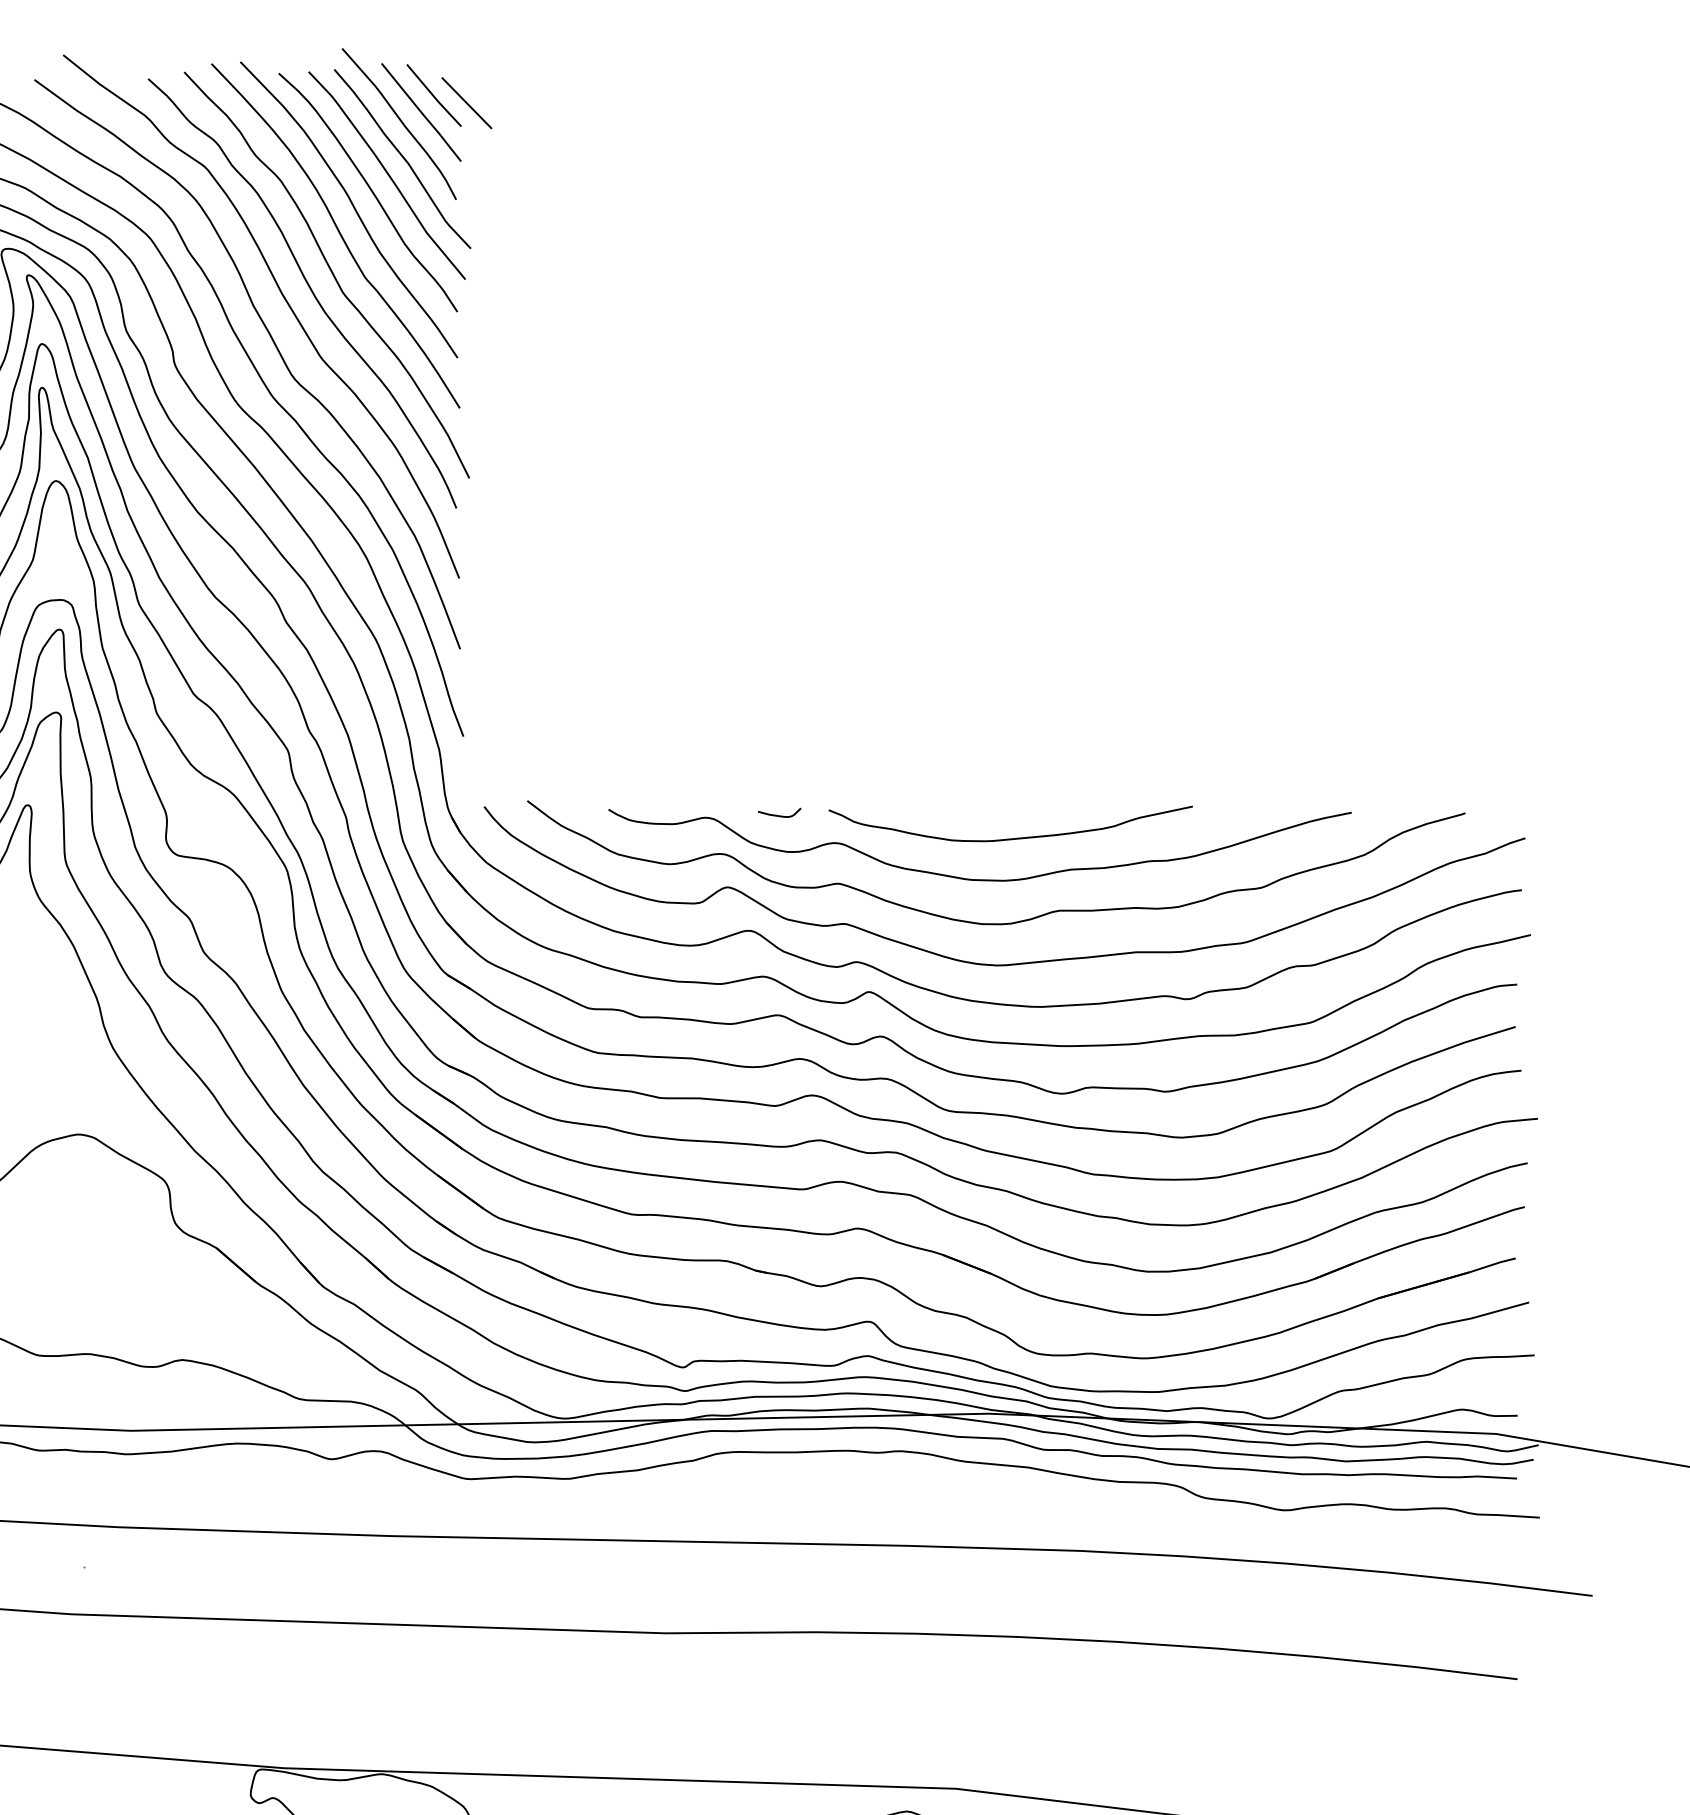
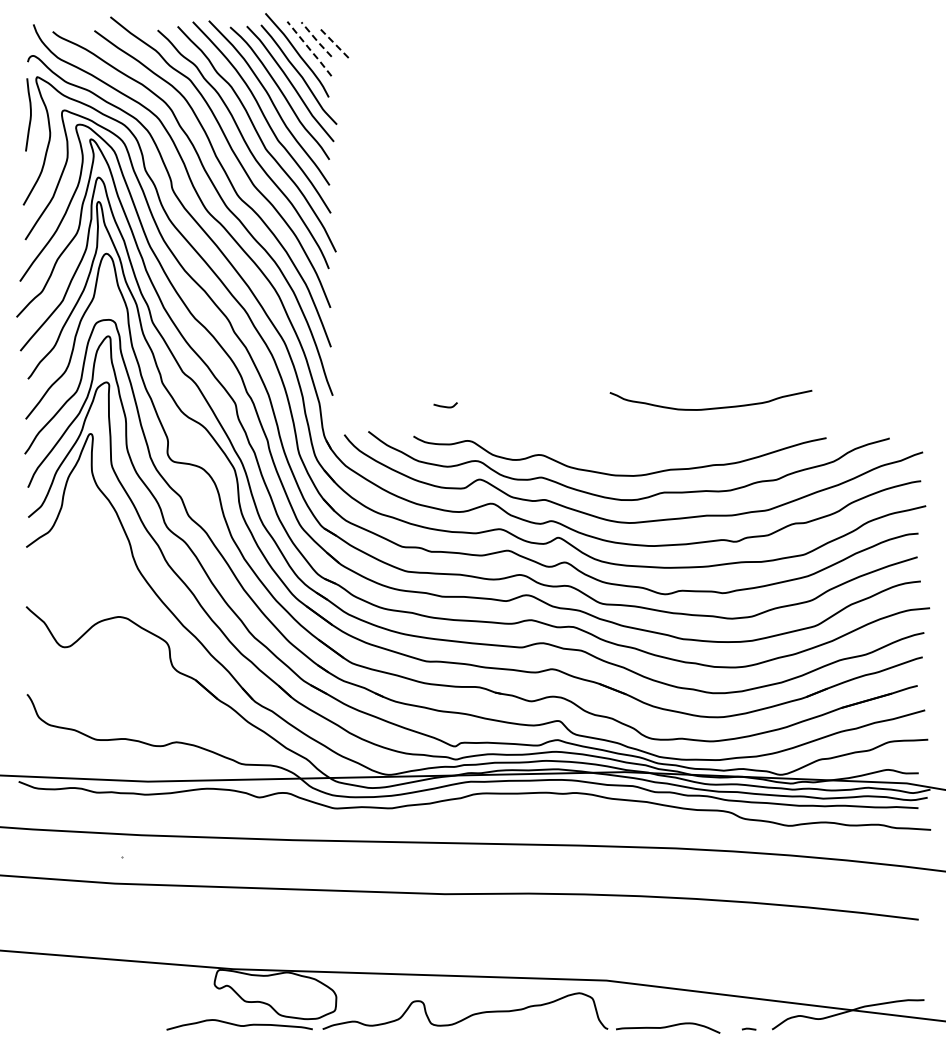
line: (434, 97) -> (316, 40), solid -> dashed
line: (466, 102) -> (334, 43), solid -> dashed
line: (423, 115) -> (310, 50), solid -> dashed
curve: (779, 815) -> (445, 406), moved
curve: (1013, 836) -> (712, 407), moved

